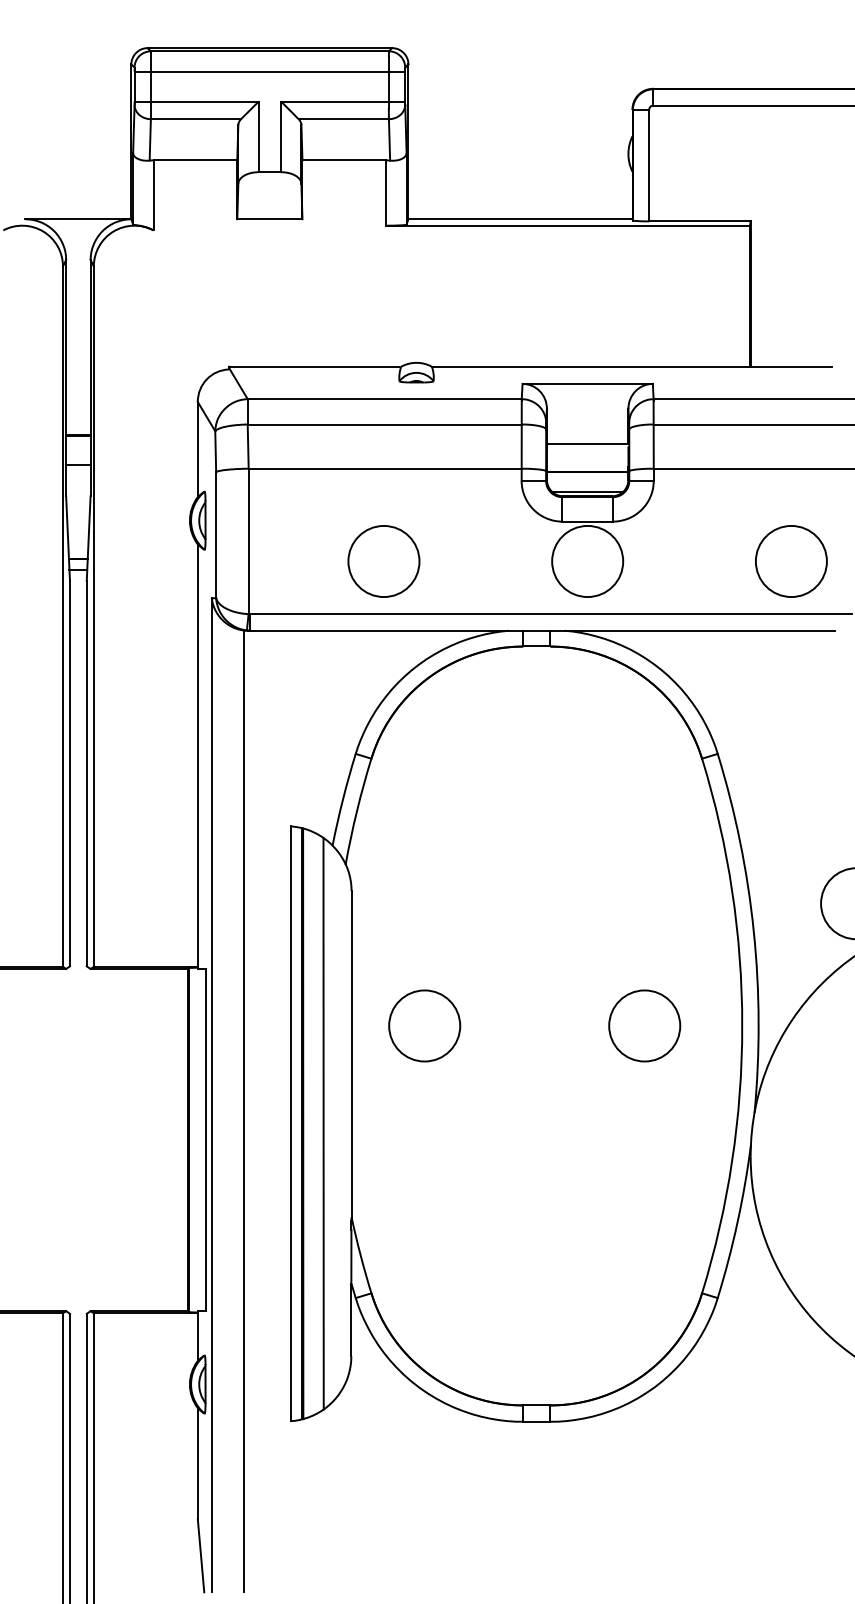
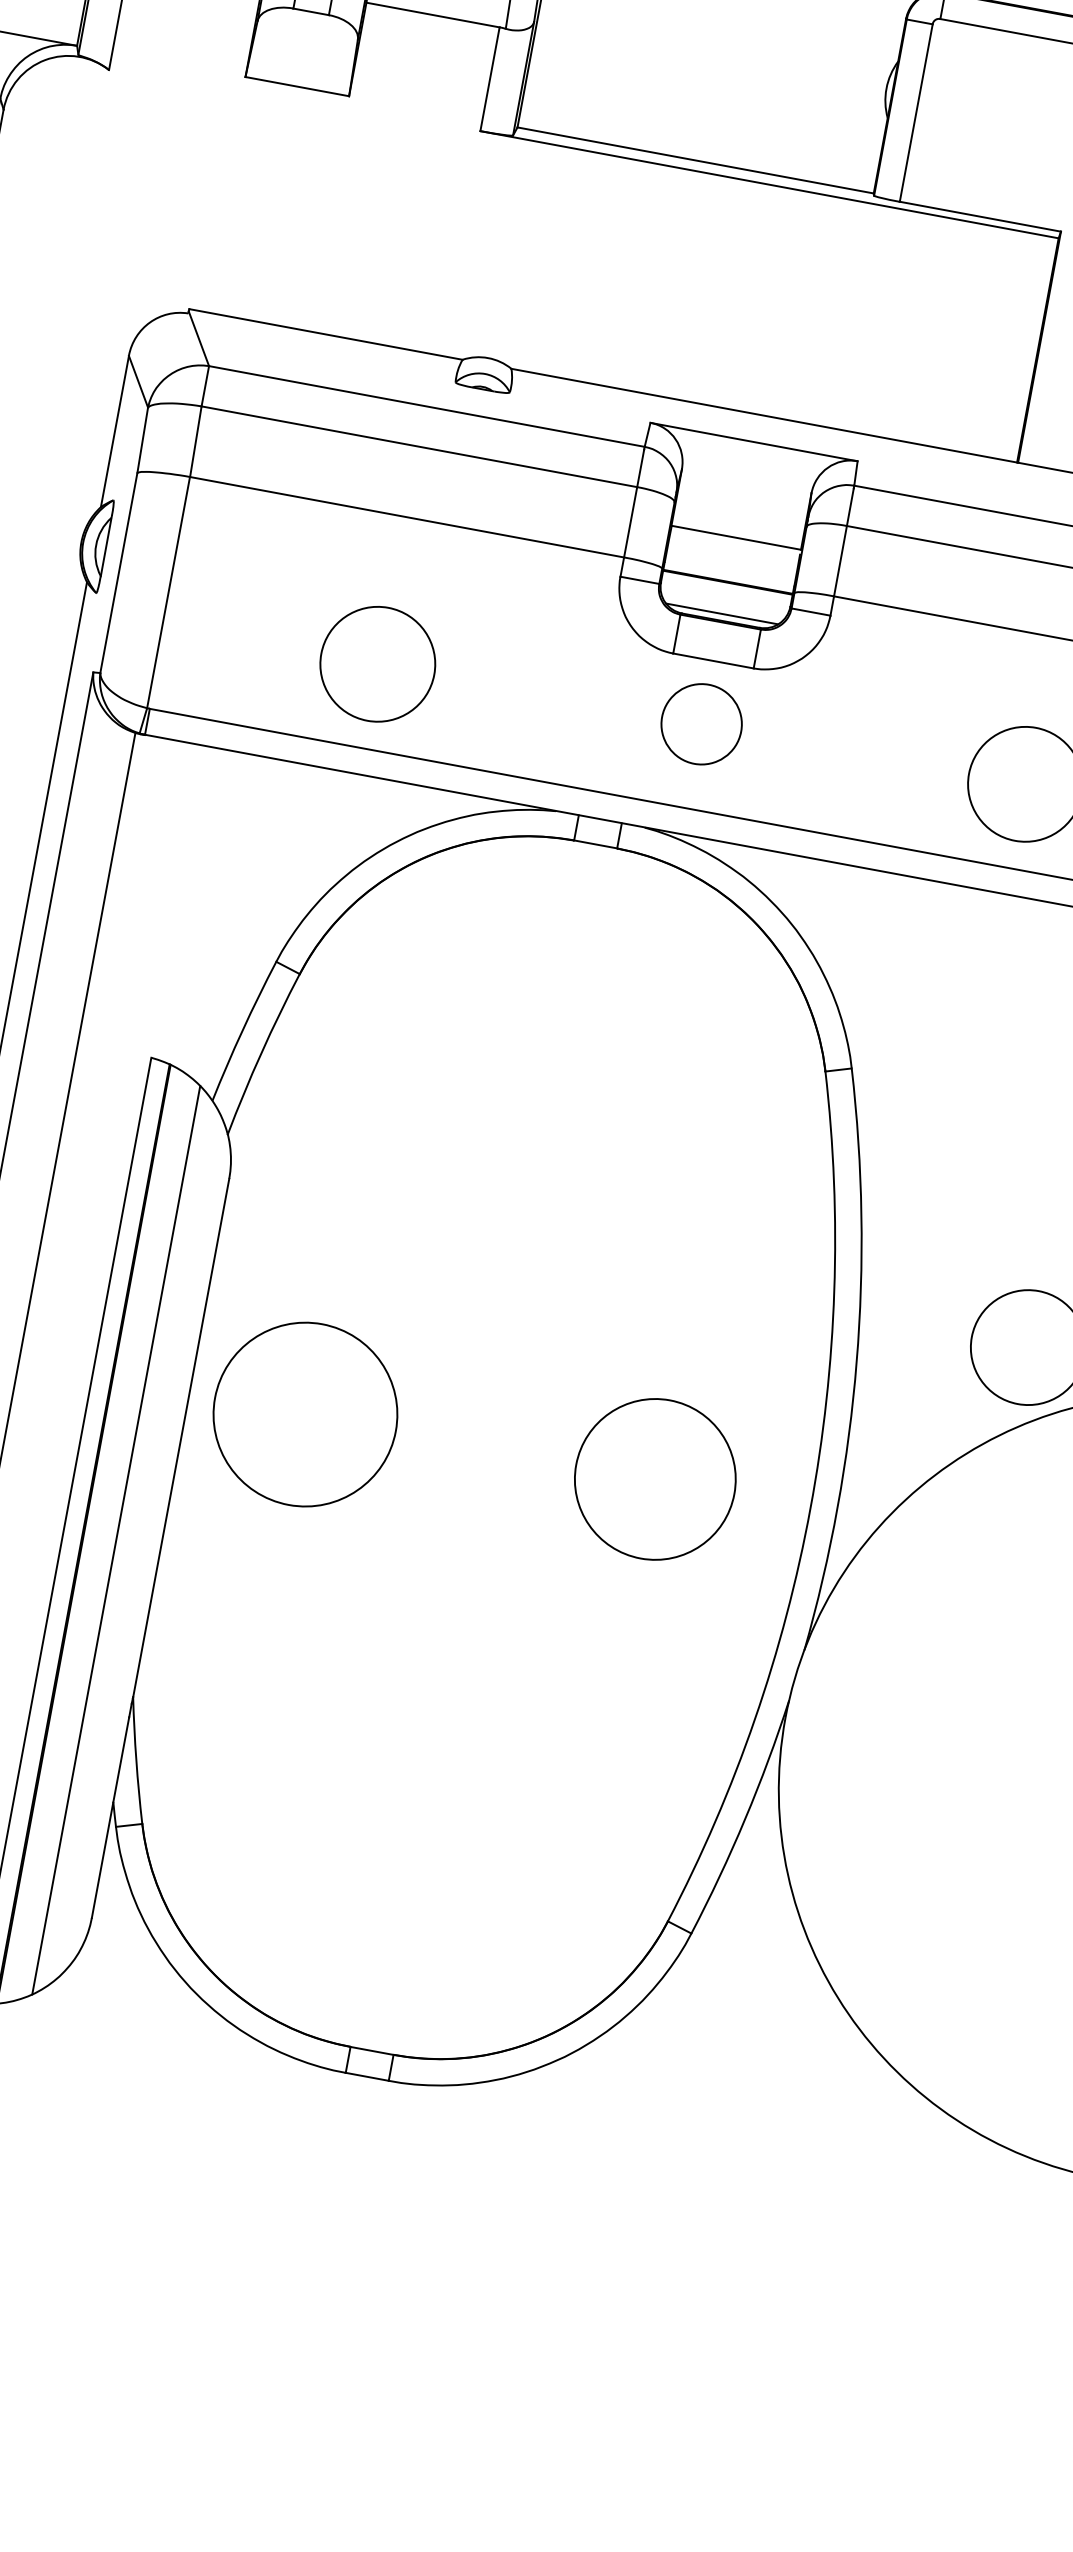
circle: (587, 561) -> (701, 724), size x0.7
circle: (424, 1025) -> (305, 1413), size x1.6
circle: (644, 1025) -> (655, 1478), size x1.4

